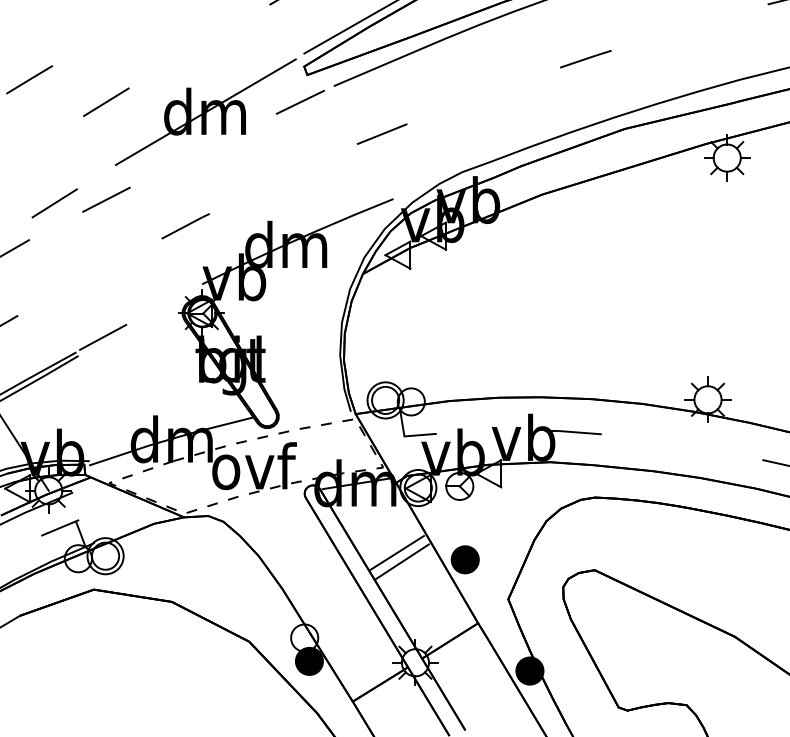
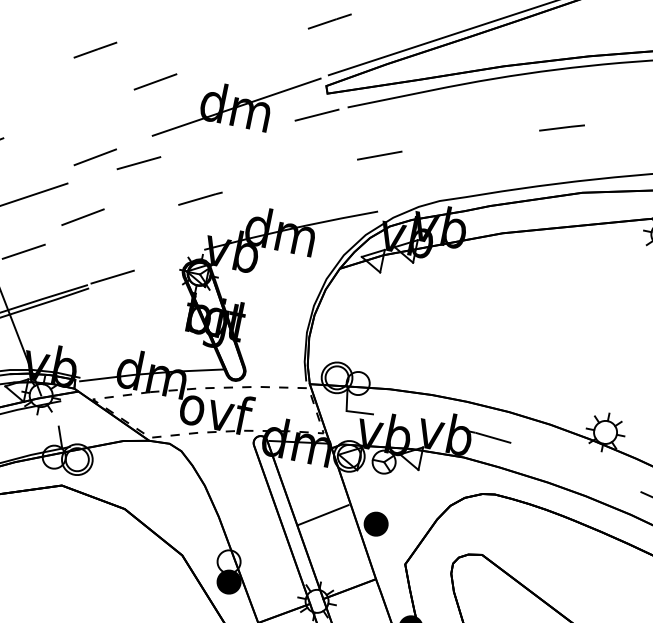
line: (54, 275) -> (82, 217), added
line: (60, 527) -> (44, 428), removed
line: (396, 552) -> (320, 506), removed

